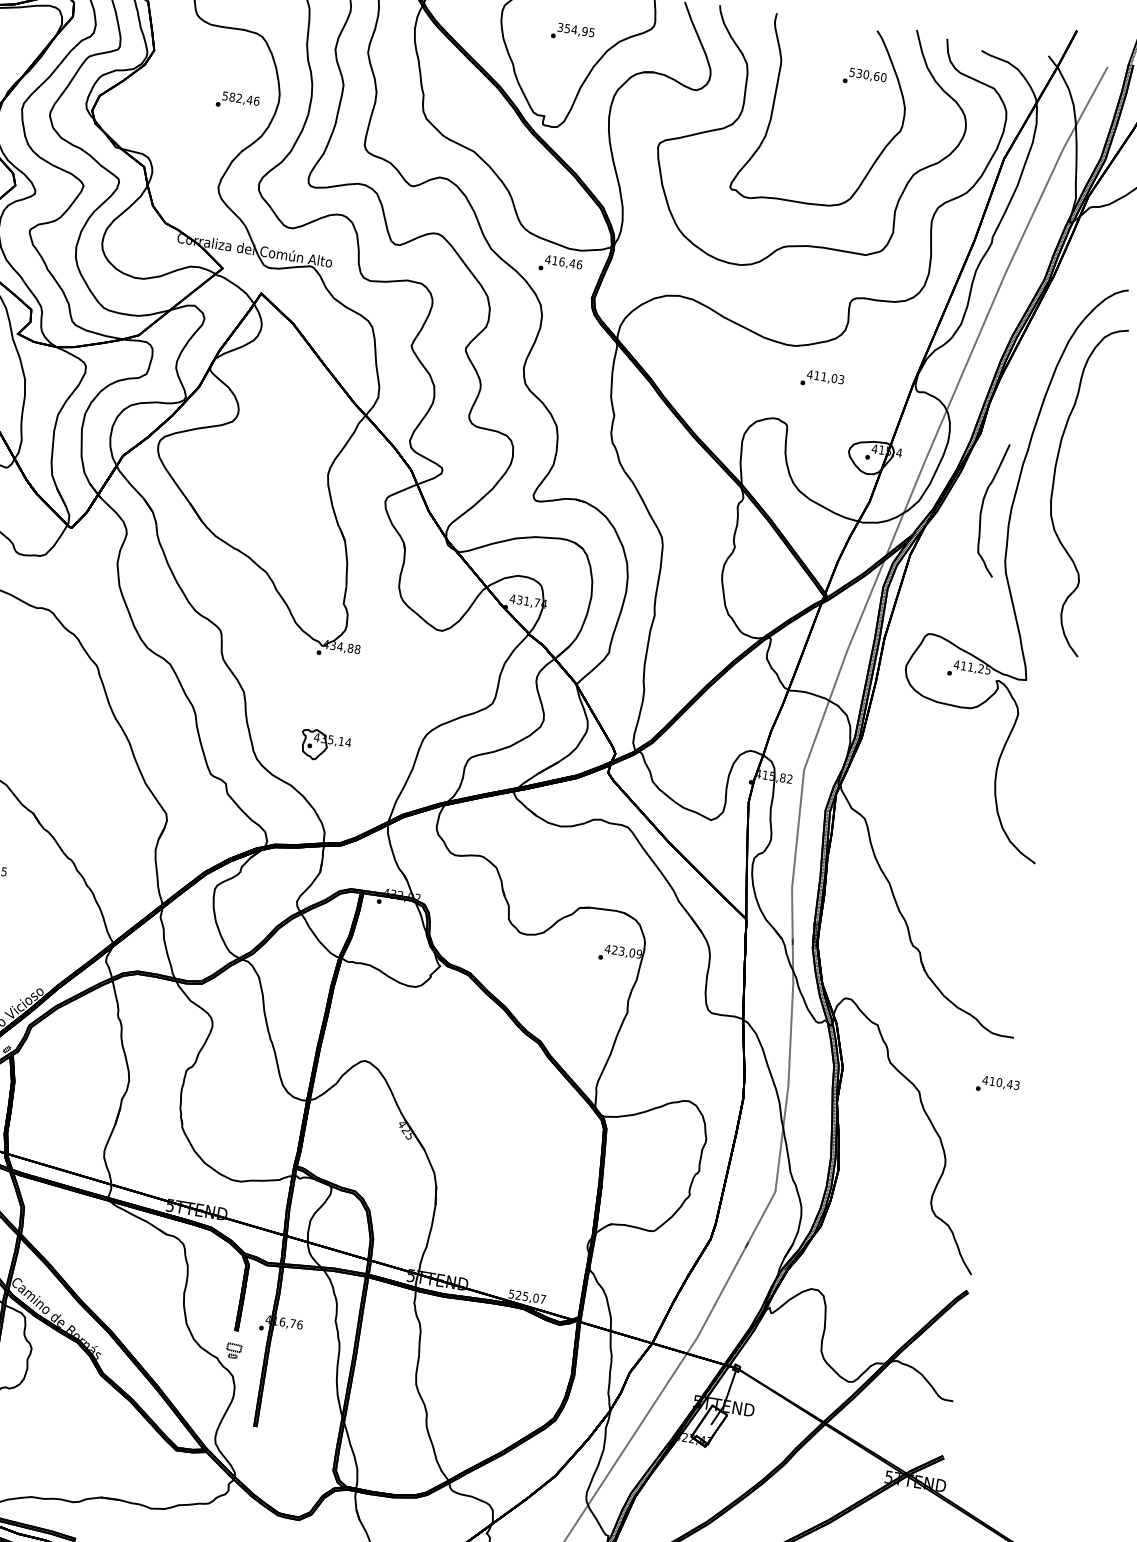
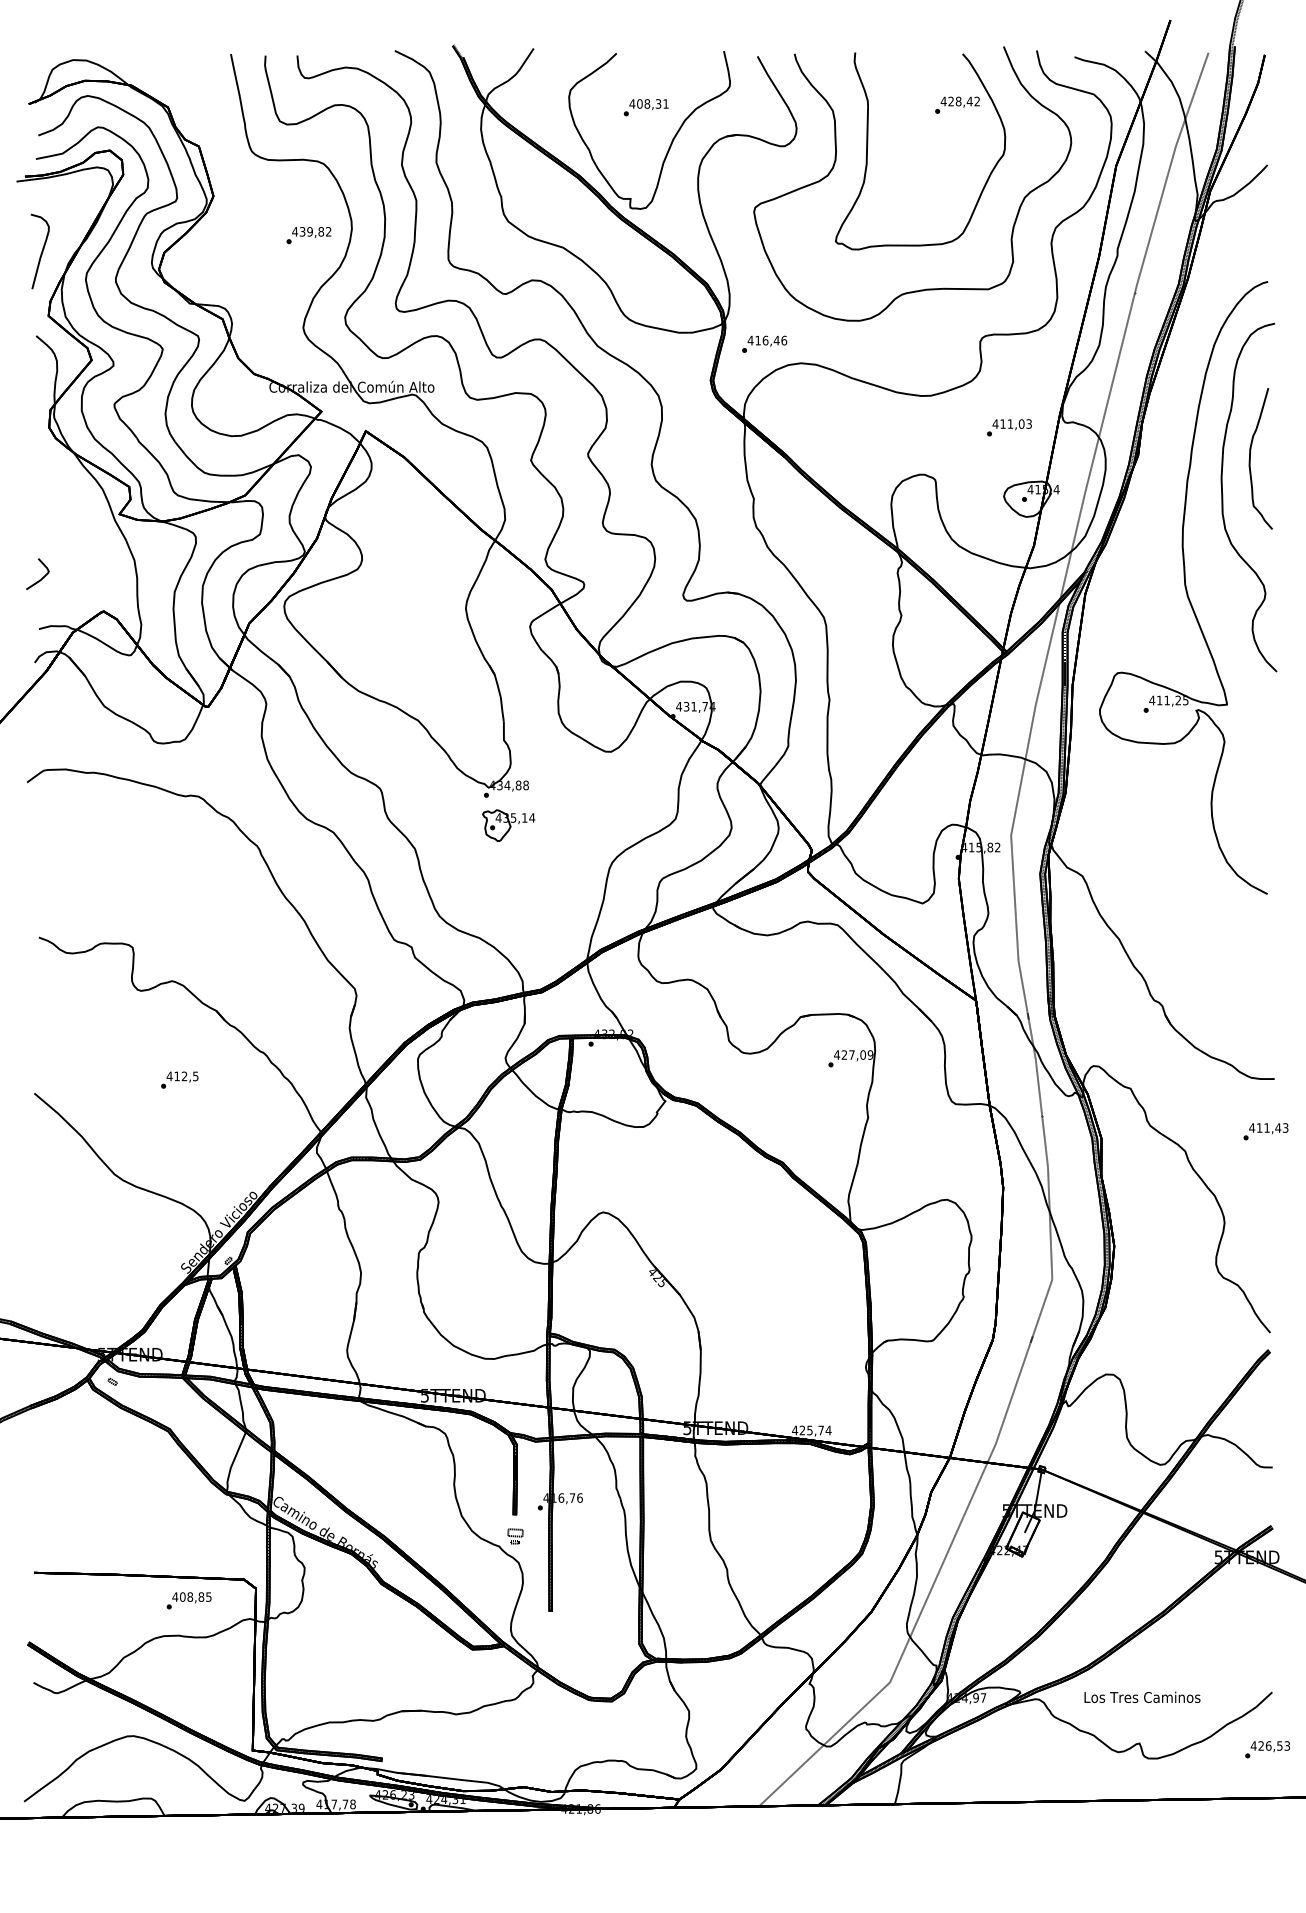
text: (575, 29) -> (648, 103), 354,95 -> 408,31
text: (868, 74) -> (960, 101), 530,60 -> 428,42
text: (240, 98) -> (311, 231), 582,46 -> 439,82
text: (560, 264) -> (764, 343), moved
text: (822, 379) -> (1009, 427), moved
curve: (982, 507) -> (1250, 458), moved
part: (325, 746) -> (508, 825), moved
text: (621, 950) -> (851, 1054), 423,09 -> 427,09
text: (998, 1082) -> (1266, 1127), 410,43 -> 411,43
text: (527, 1296) -> (811, 1430), 525,07 -> 425,74

